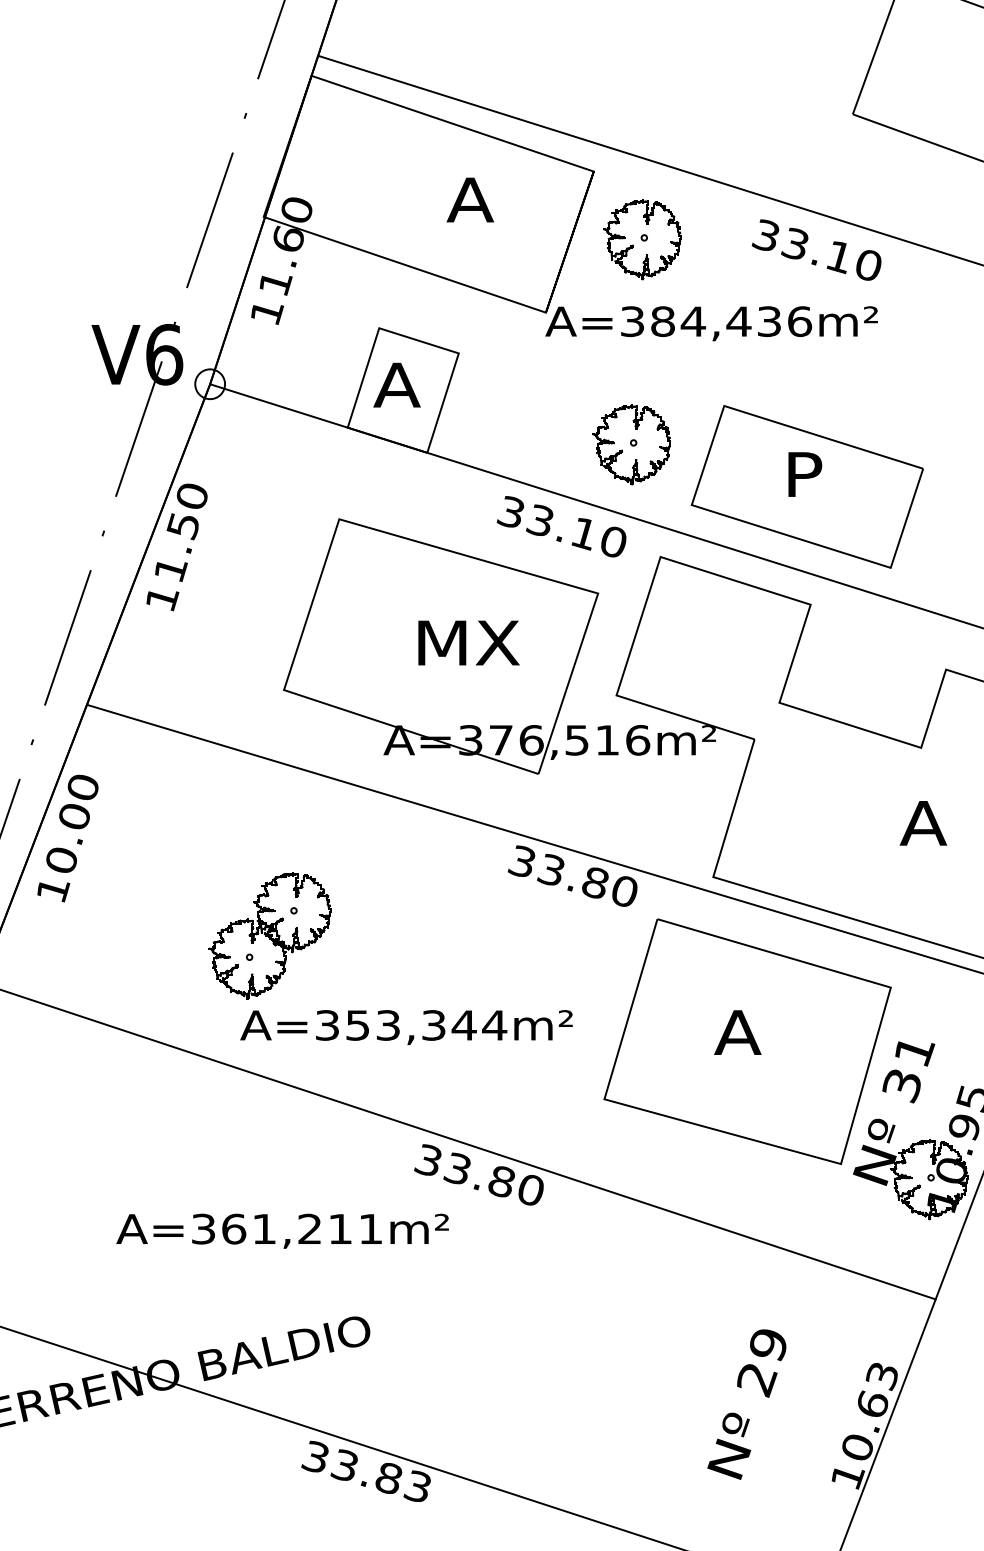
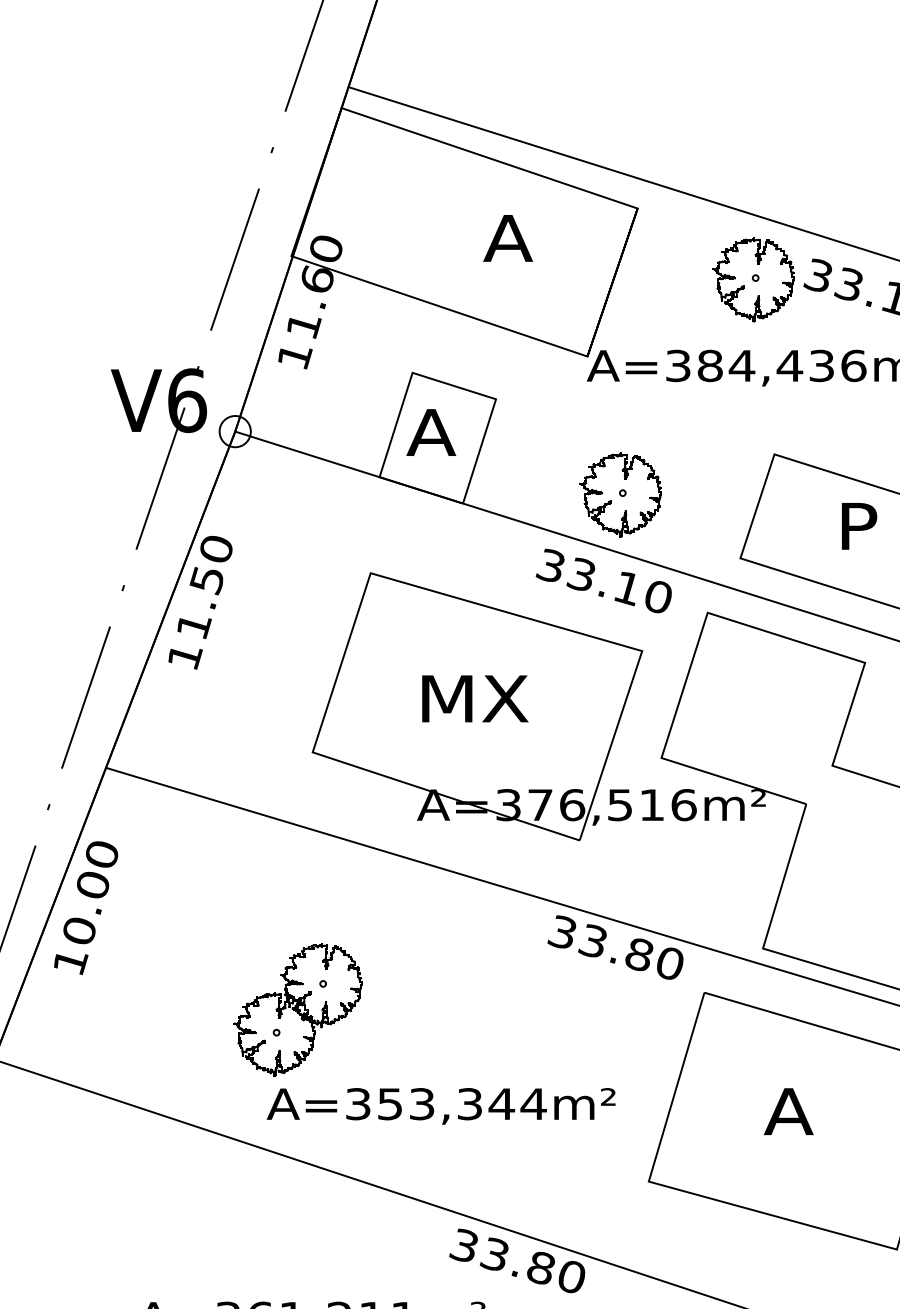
part: (642, 239) -> (753, 279), moved
part: (631, 444) -> (620, 494), moved
text: (468, 642) -> (474, 698), moved

